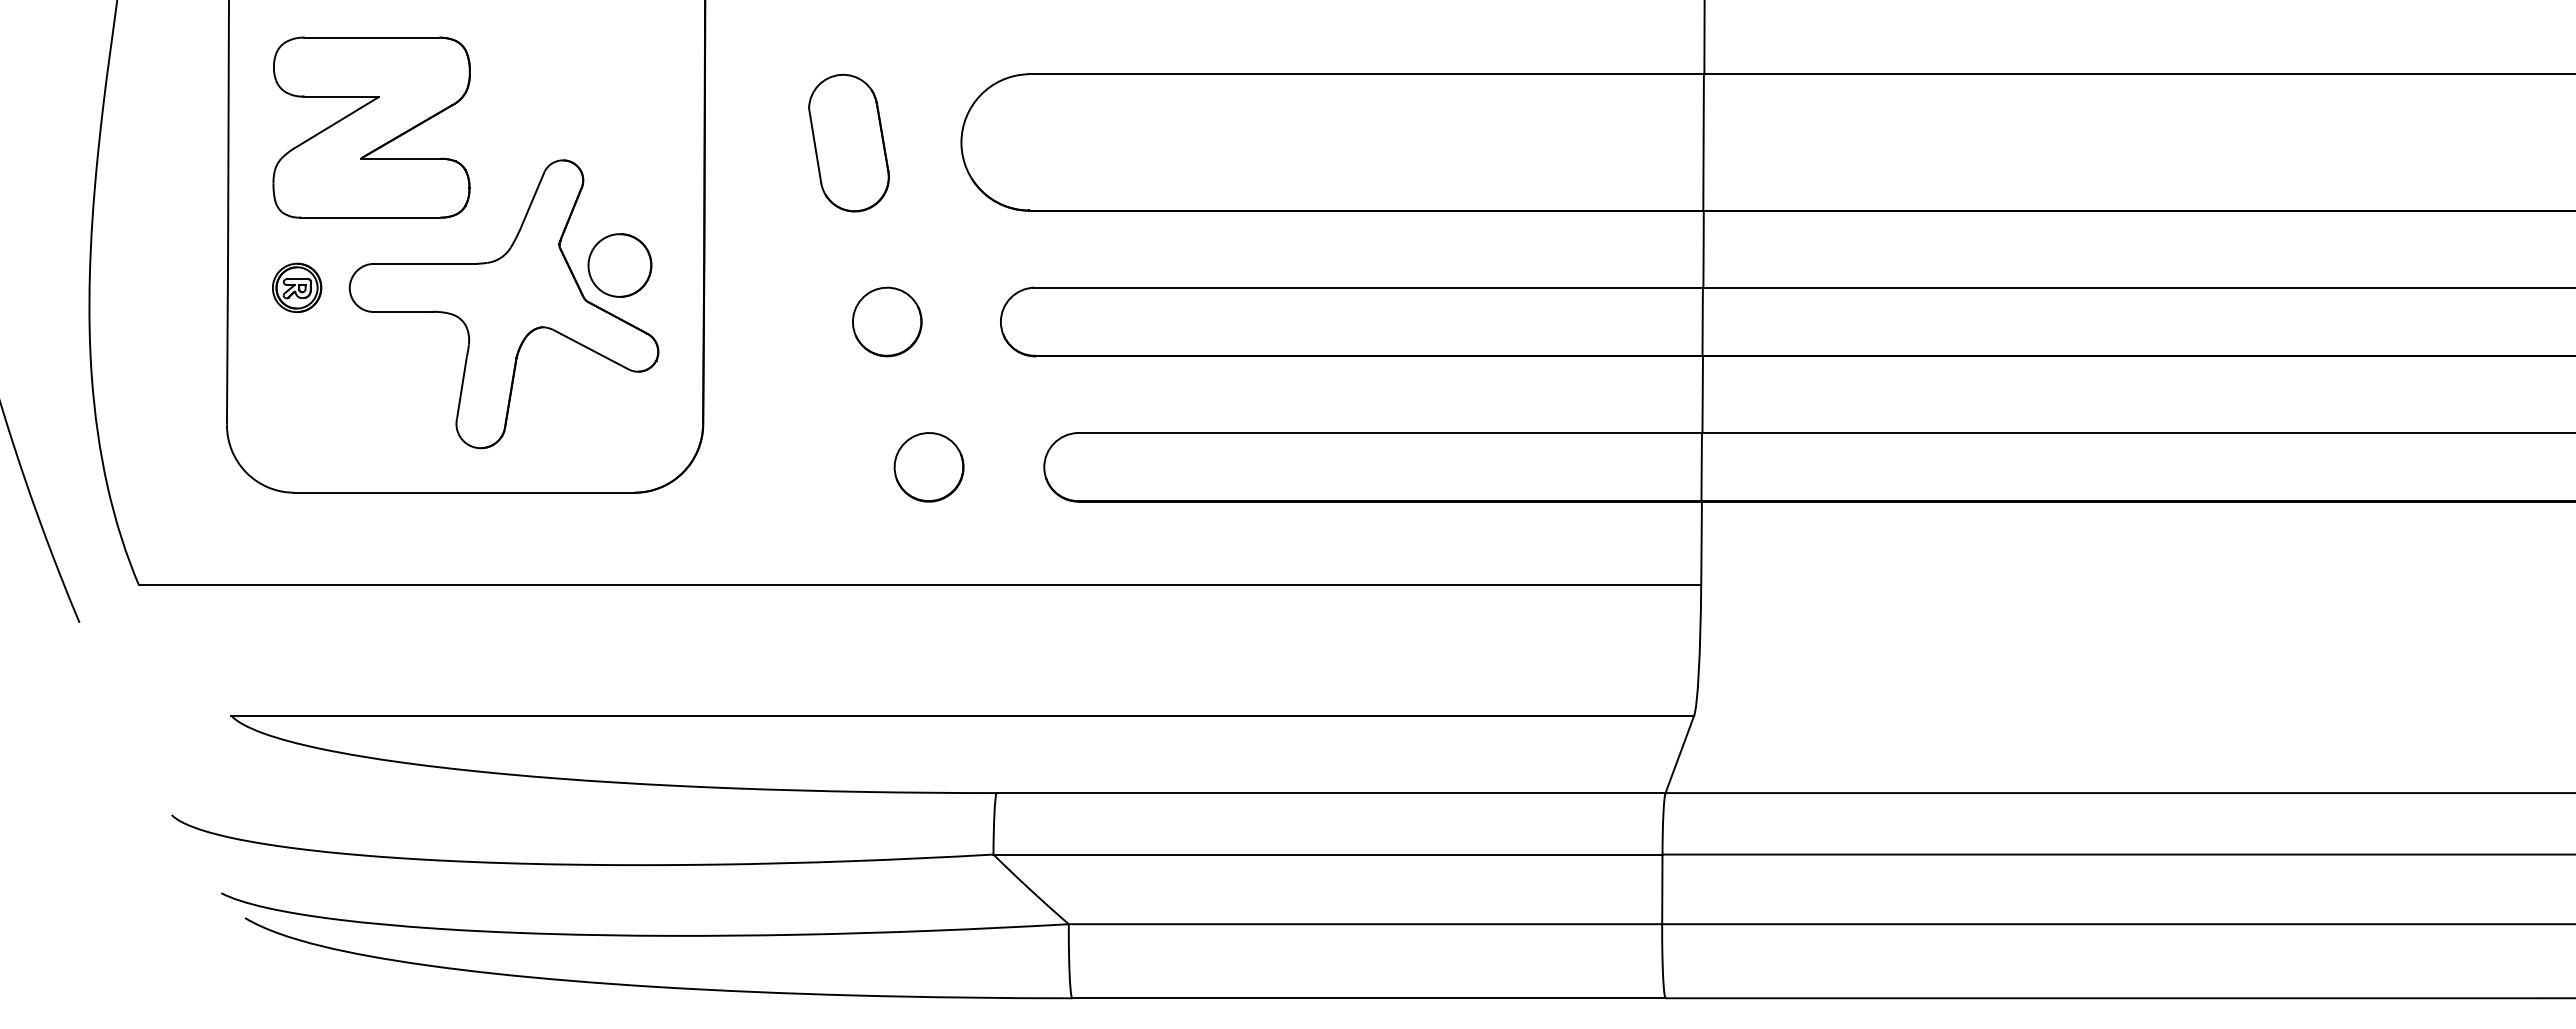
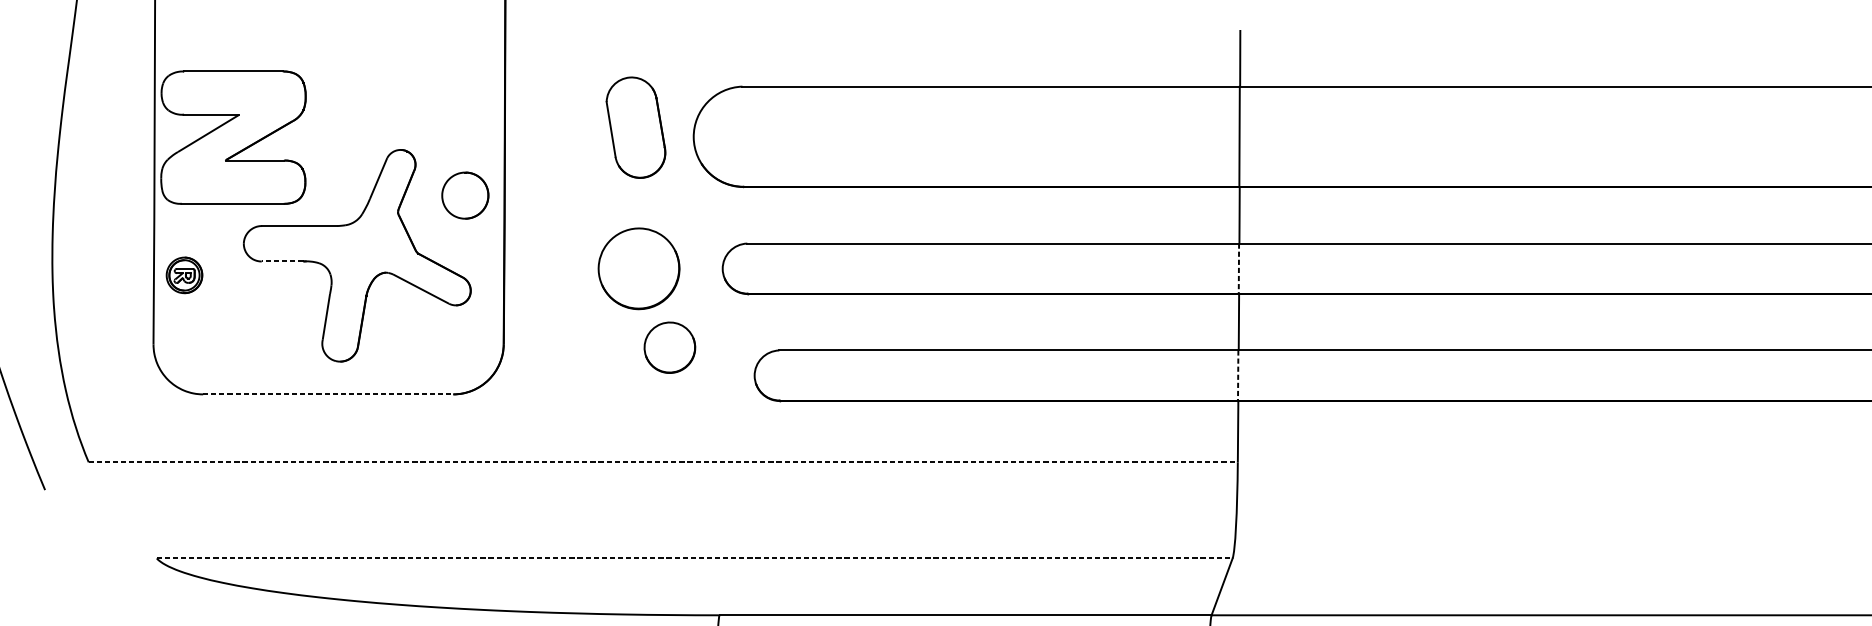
part: (371, 127) -> (233, 137), moved
part: (848, 142) -> (635, 127), moved
part: (619, 265) -> (465, 195), moved
part: (297, 287) -> (184, 275), moved
line: (402, 312) -> (282, 261), solid -> dashed
part: (887, 321) -> (639, 268), size x1.6
line: (1702, 322) -> (1238, 269), solid -> dashed
part: (928, 467) -> (669, 347), moved
line: (1701, 467) -> (1238, 375), solid -> dashed
line: (464, 492) -> (328, 394), solid -> dashed
line: (920, 585) -> (663, 462), solid -> dashed
line: (963, 715) -> (695, 558), solid -> dashed

